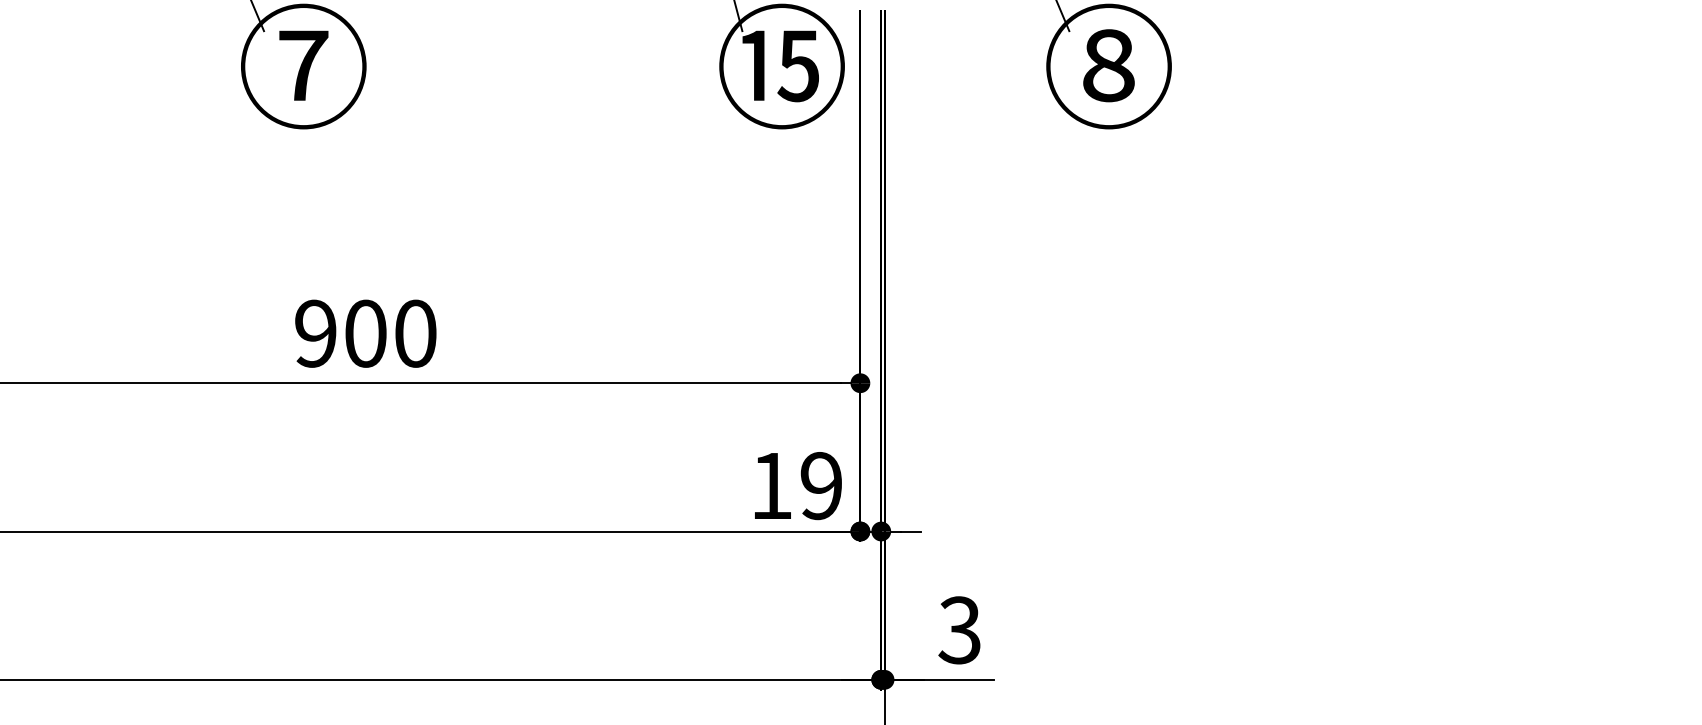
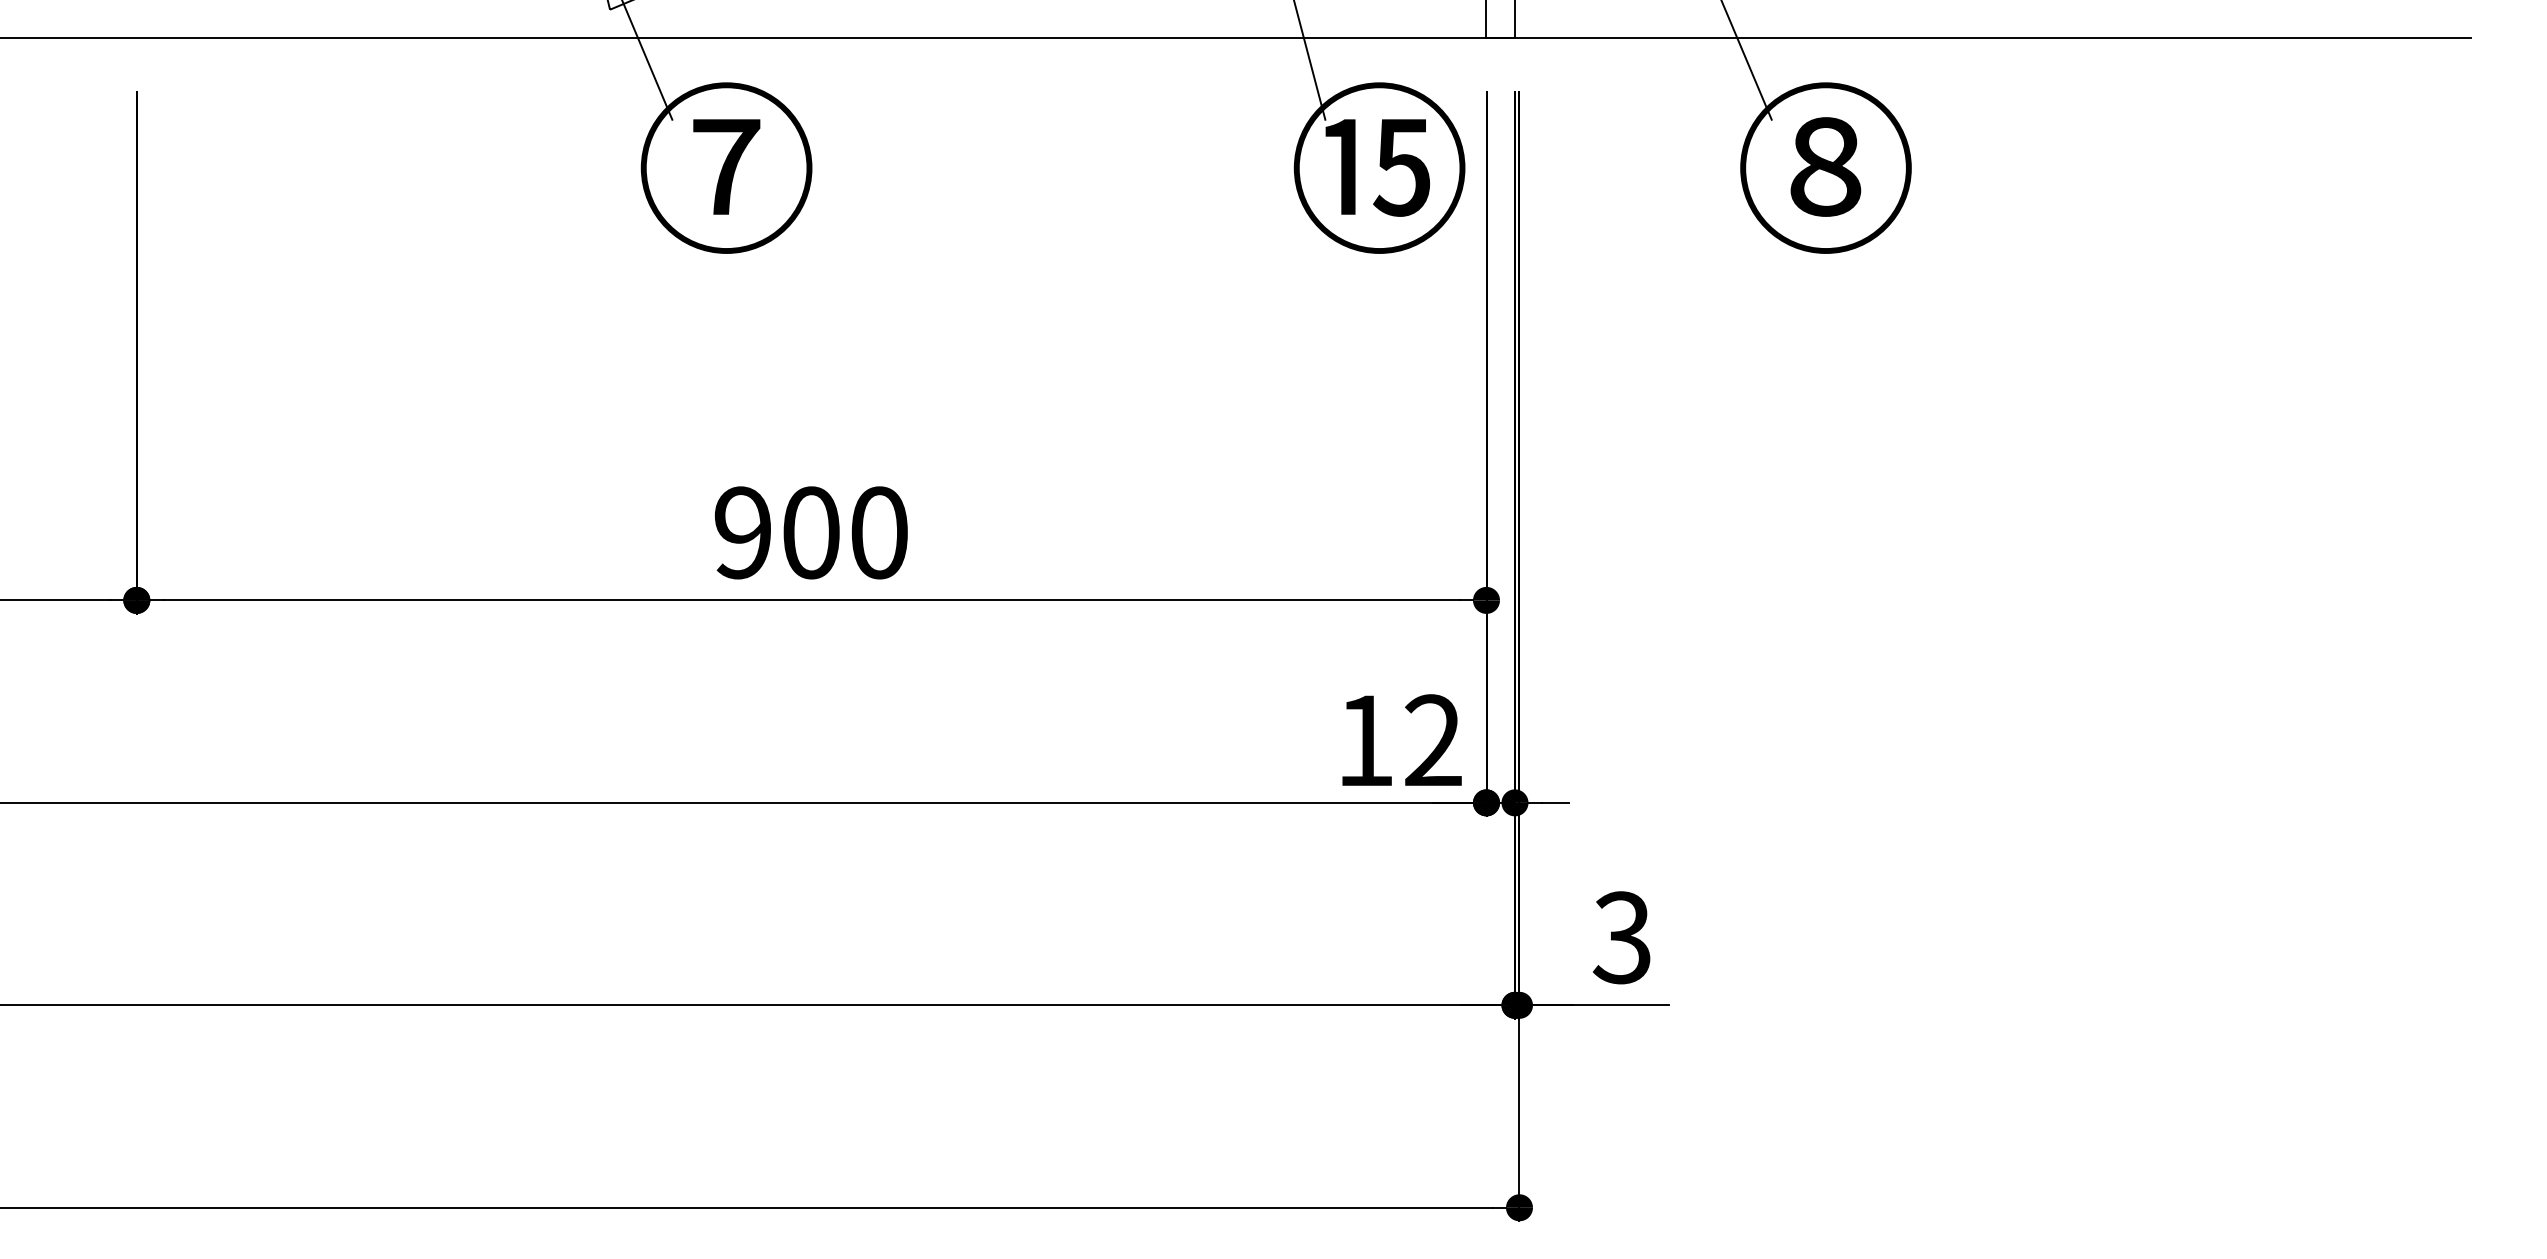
text: (821, 485) -> (1433, 740), 19 -> 12

